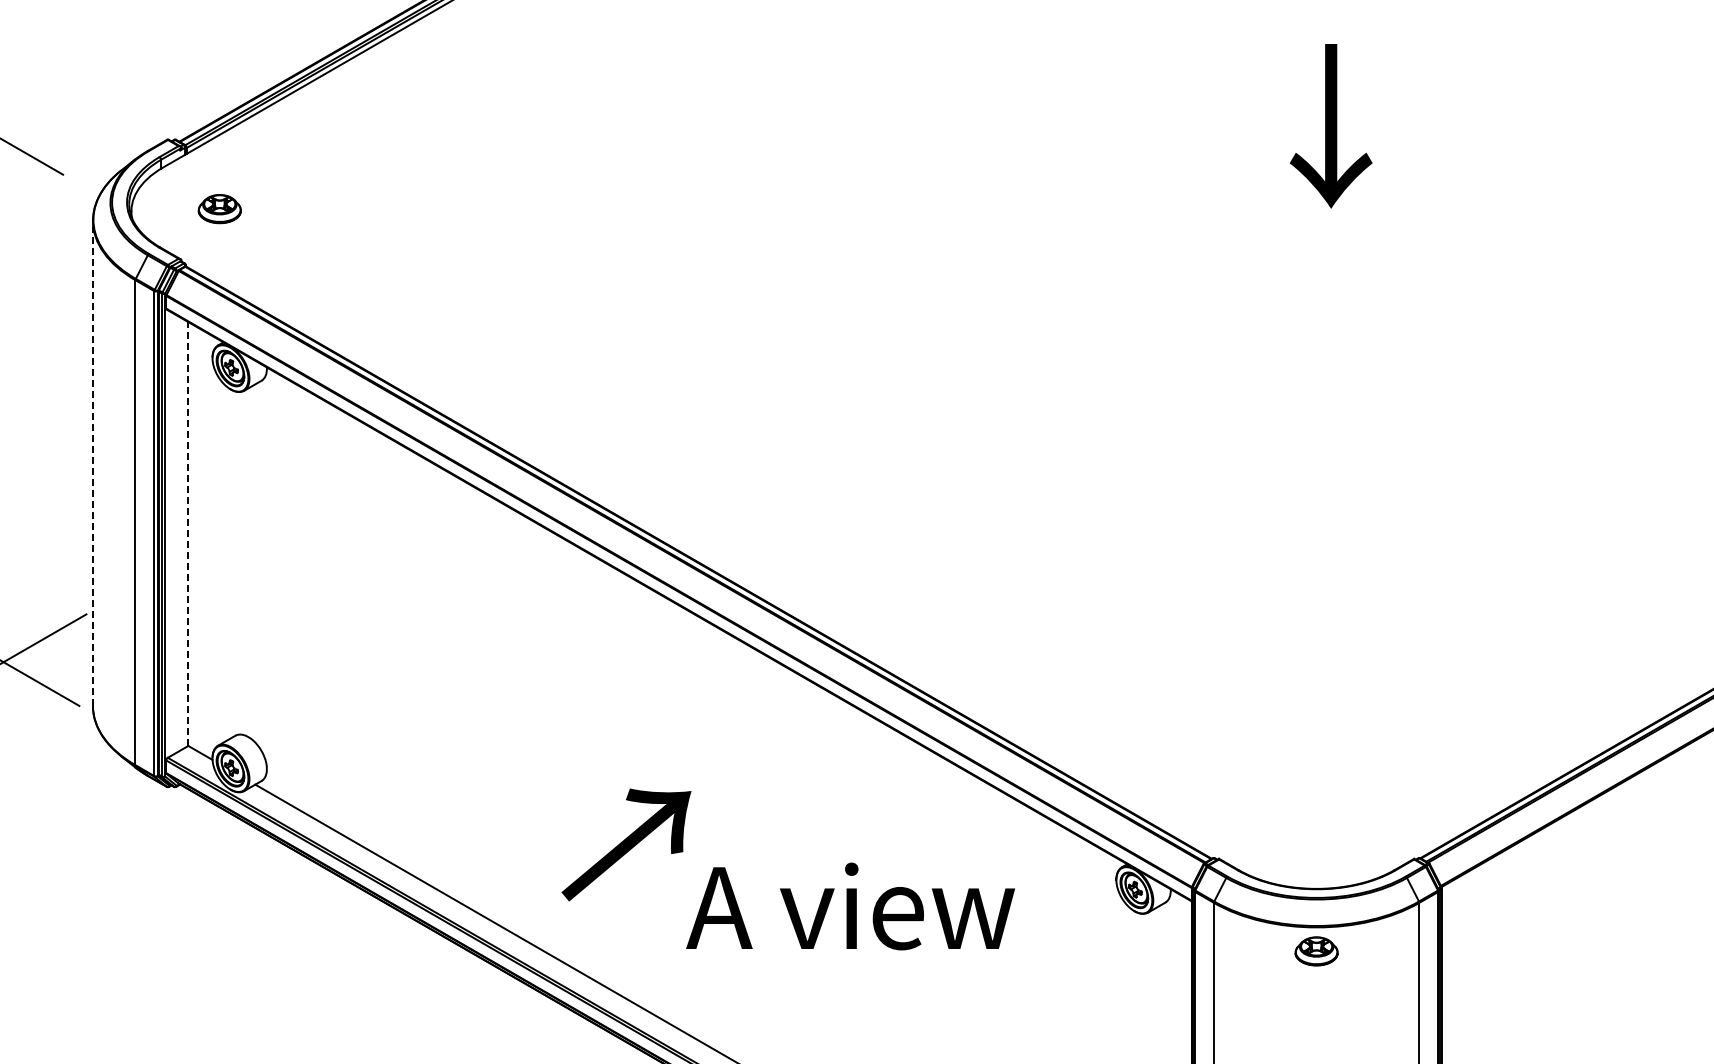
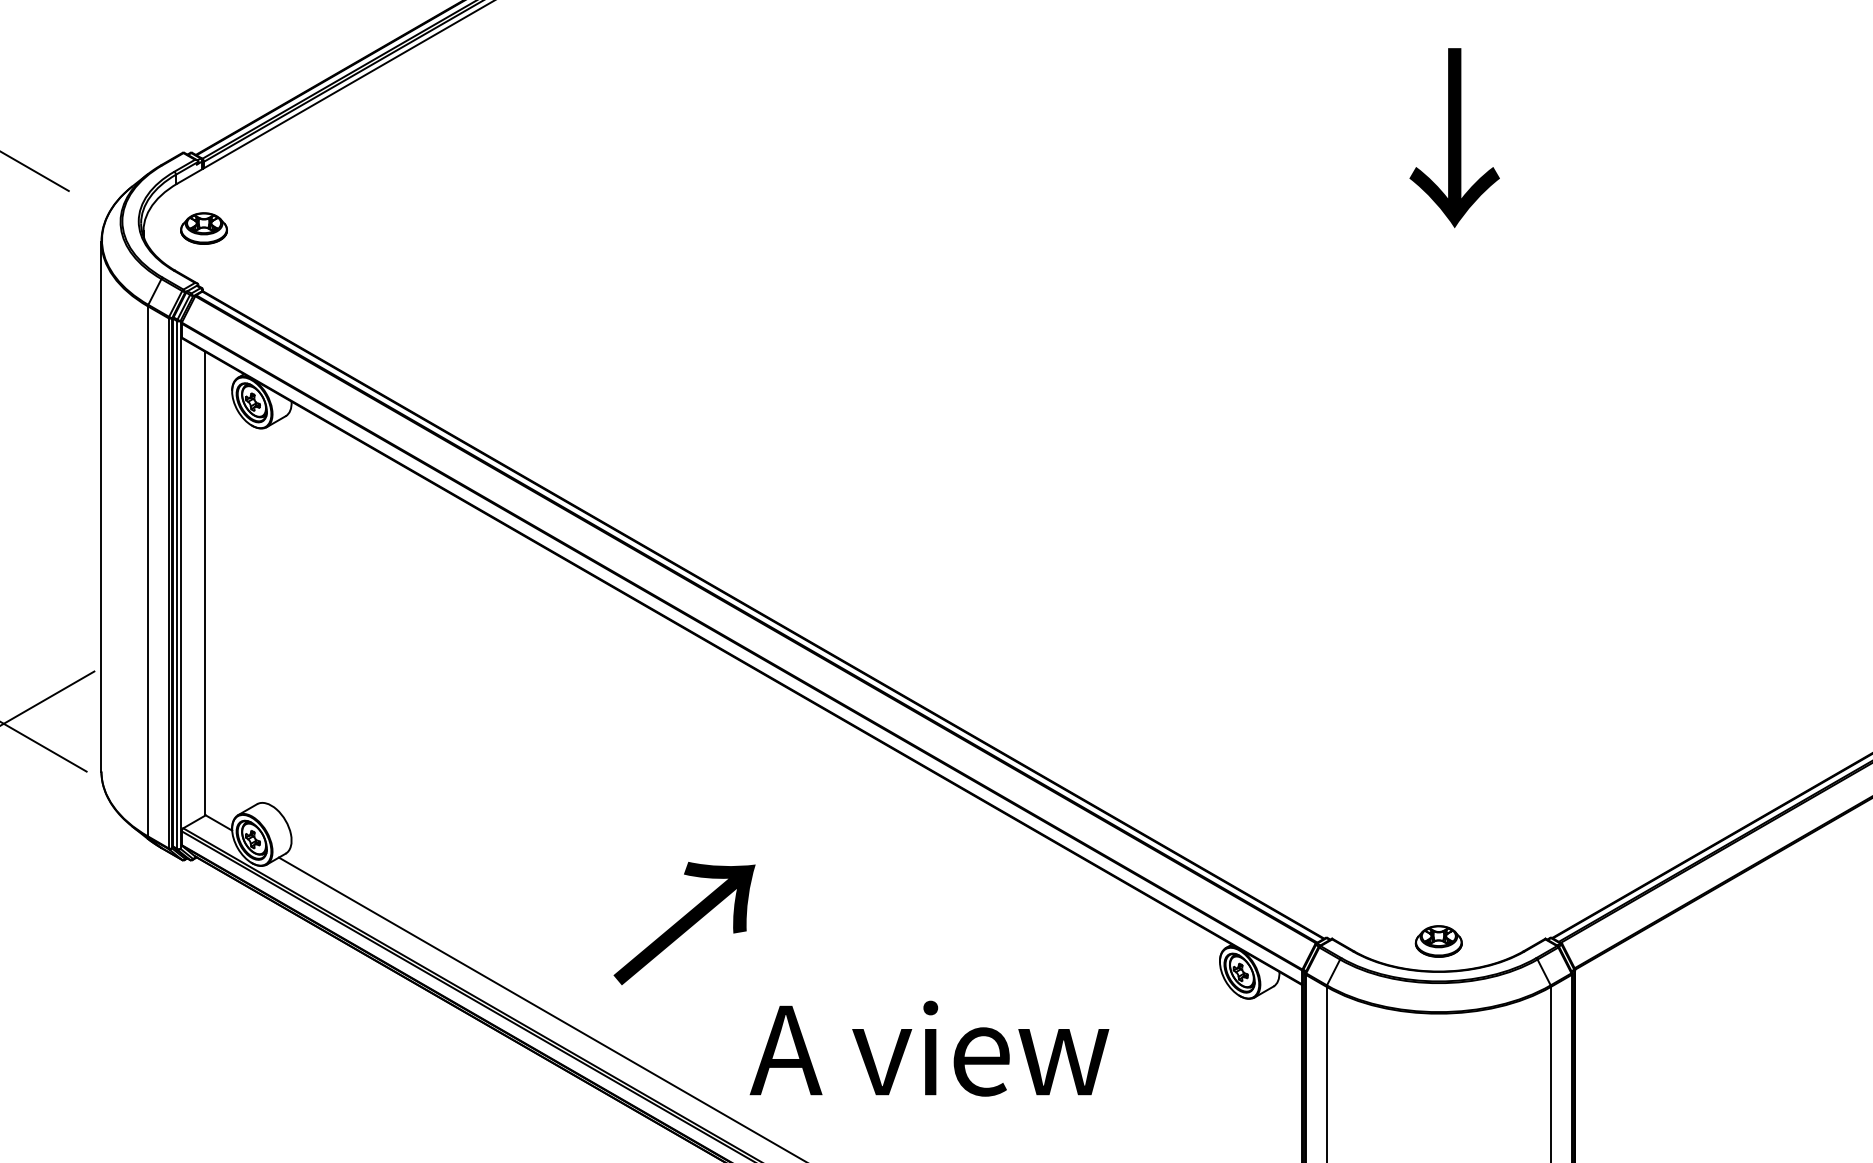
part: (219, 209) -> (203, 229), moved
line: (92, 462) -> (100, 505), dashed -> solid
line: (188, 533) -> (205, 583), dashed -> solid
text: (850, 906) -> (929, 1048), moved
part: (1316, 951) -> (1438, 941), moved

